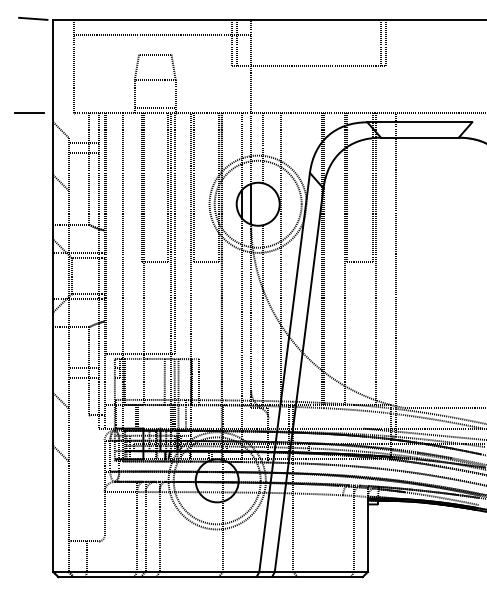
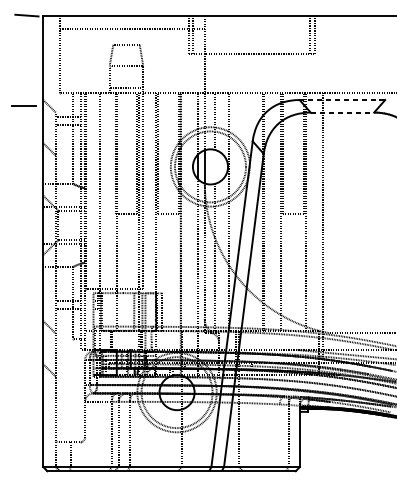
line: (29, 112) -> (23, 105), moved
line: (419, 122) -> (342, 100), solid -> dashed
line: (419, 137) -> (342, 112), solid -> dashed

